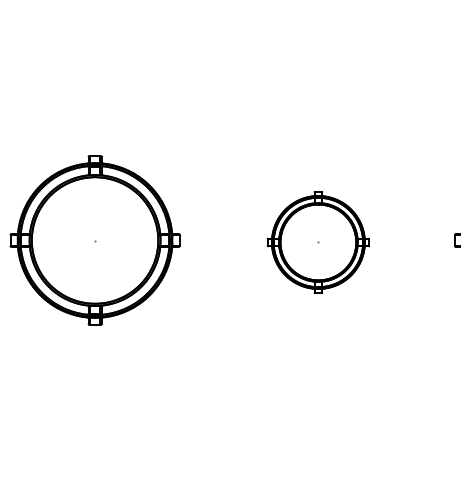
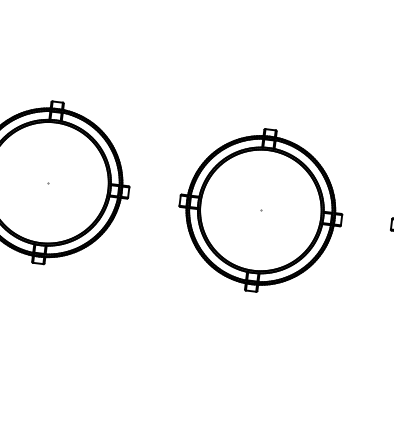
part: (318, 242) -> (261, 210), size x1.67

